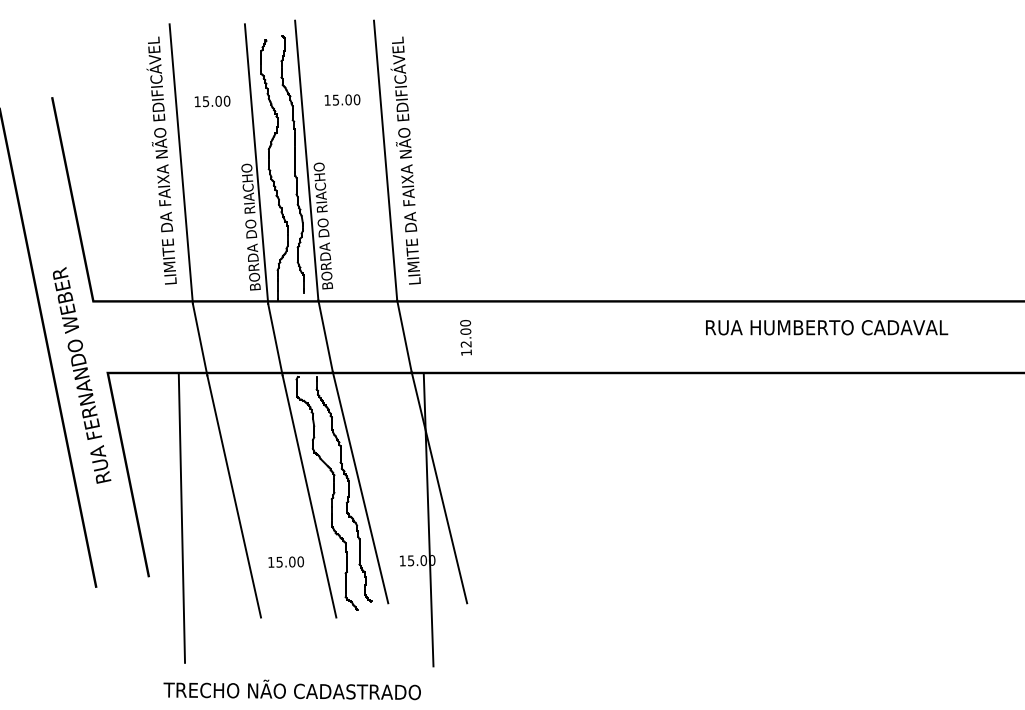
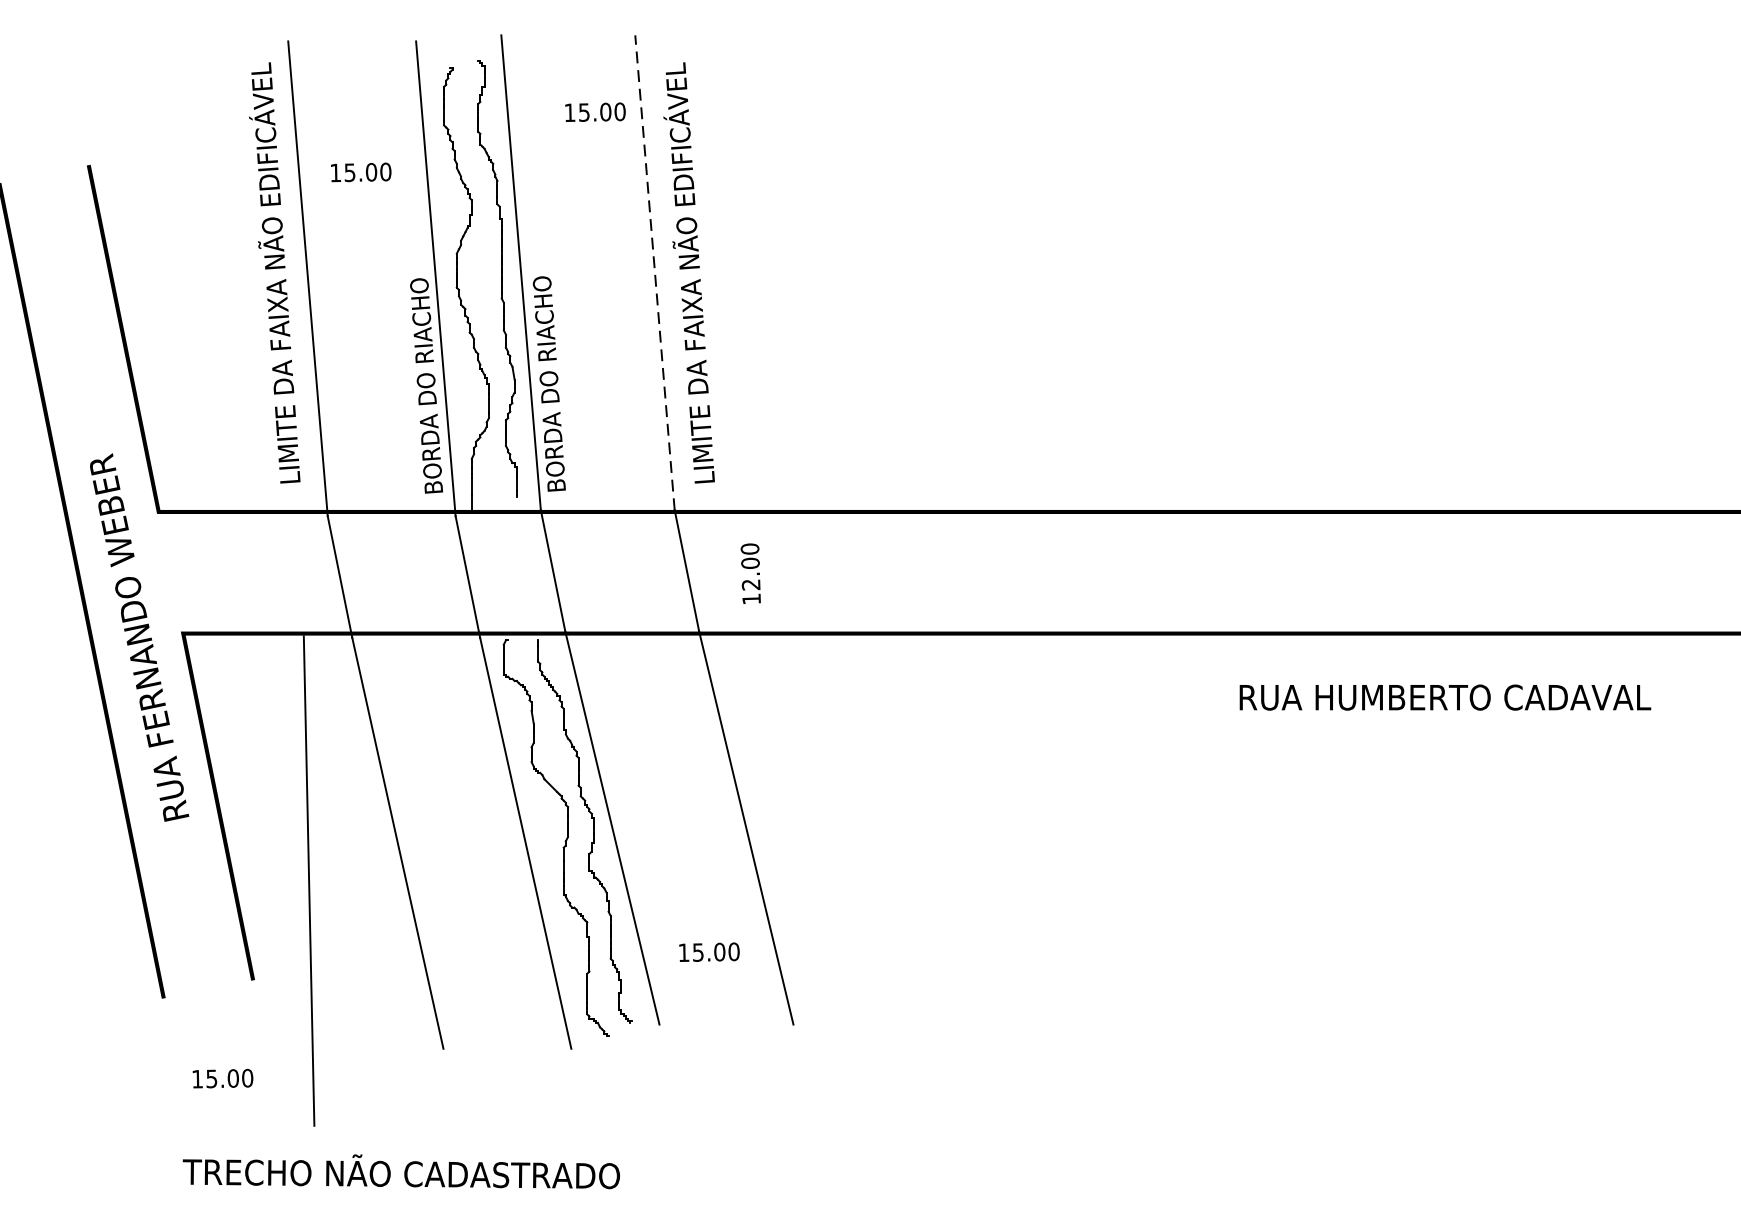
text: (342, 99) -> (595, 111), moved
line: (385, 160) -> (654, 272), solid -> dashed
text: (827, 327) -> (1446, 697), moved
text: (465, 337) -> (749, 573), moved
line: (428, 520) -> (727, 884), removed
text: (285, 561) -> (221, 1077), moved
text: (291, 689) -> (400, 1171), moved

